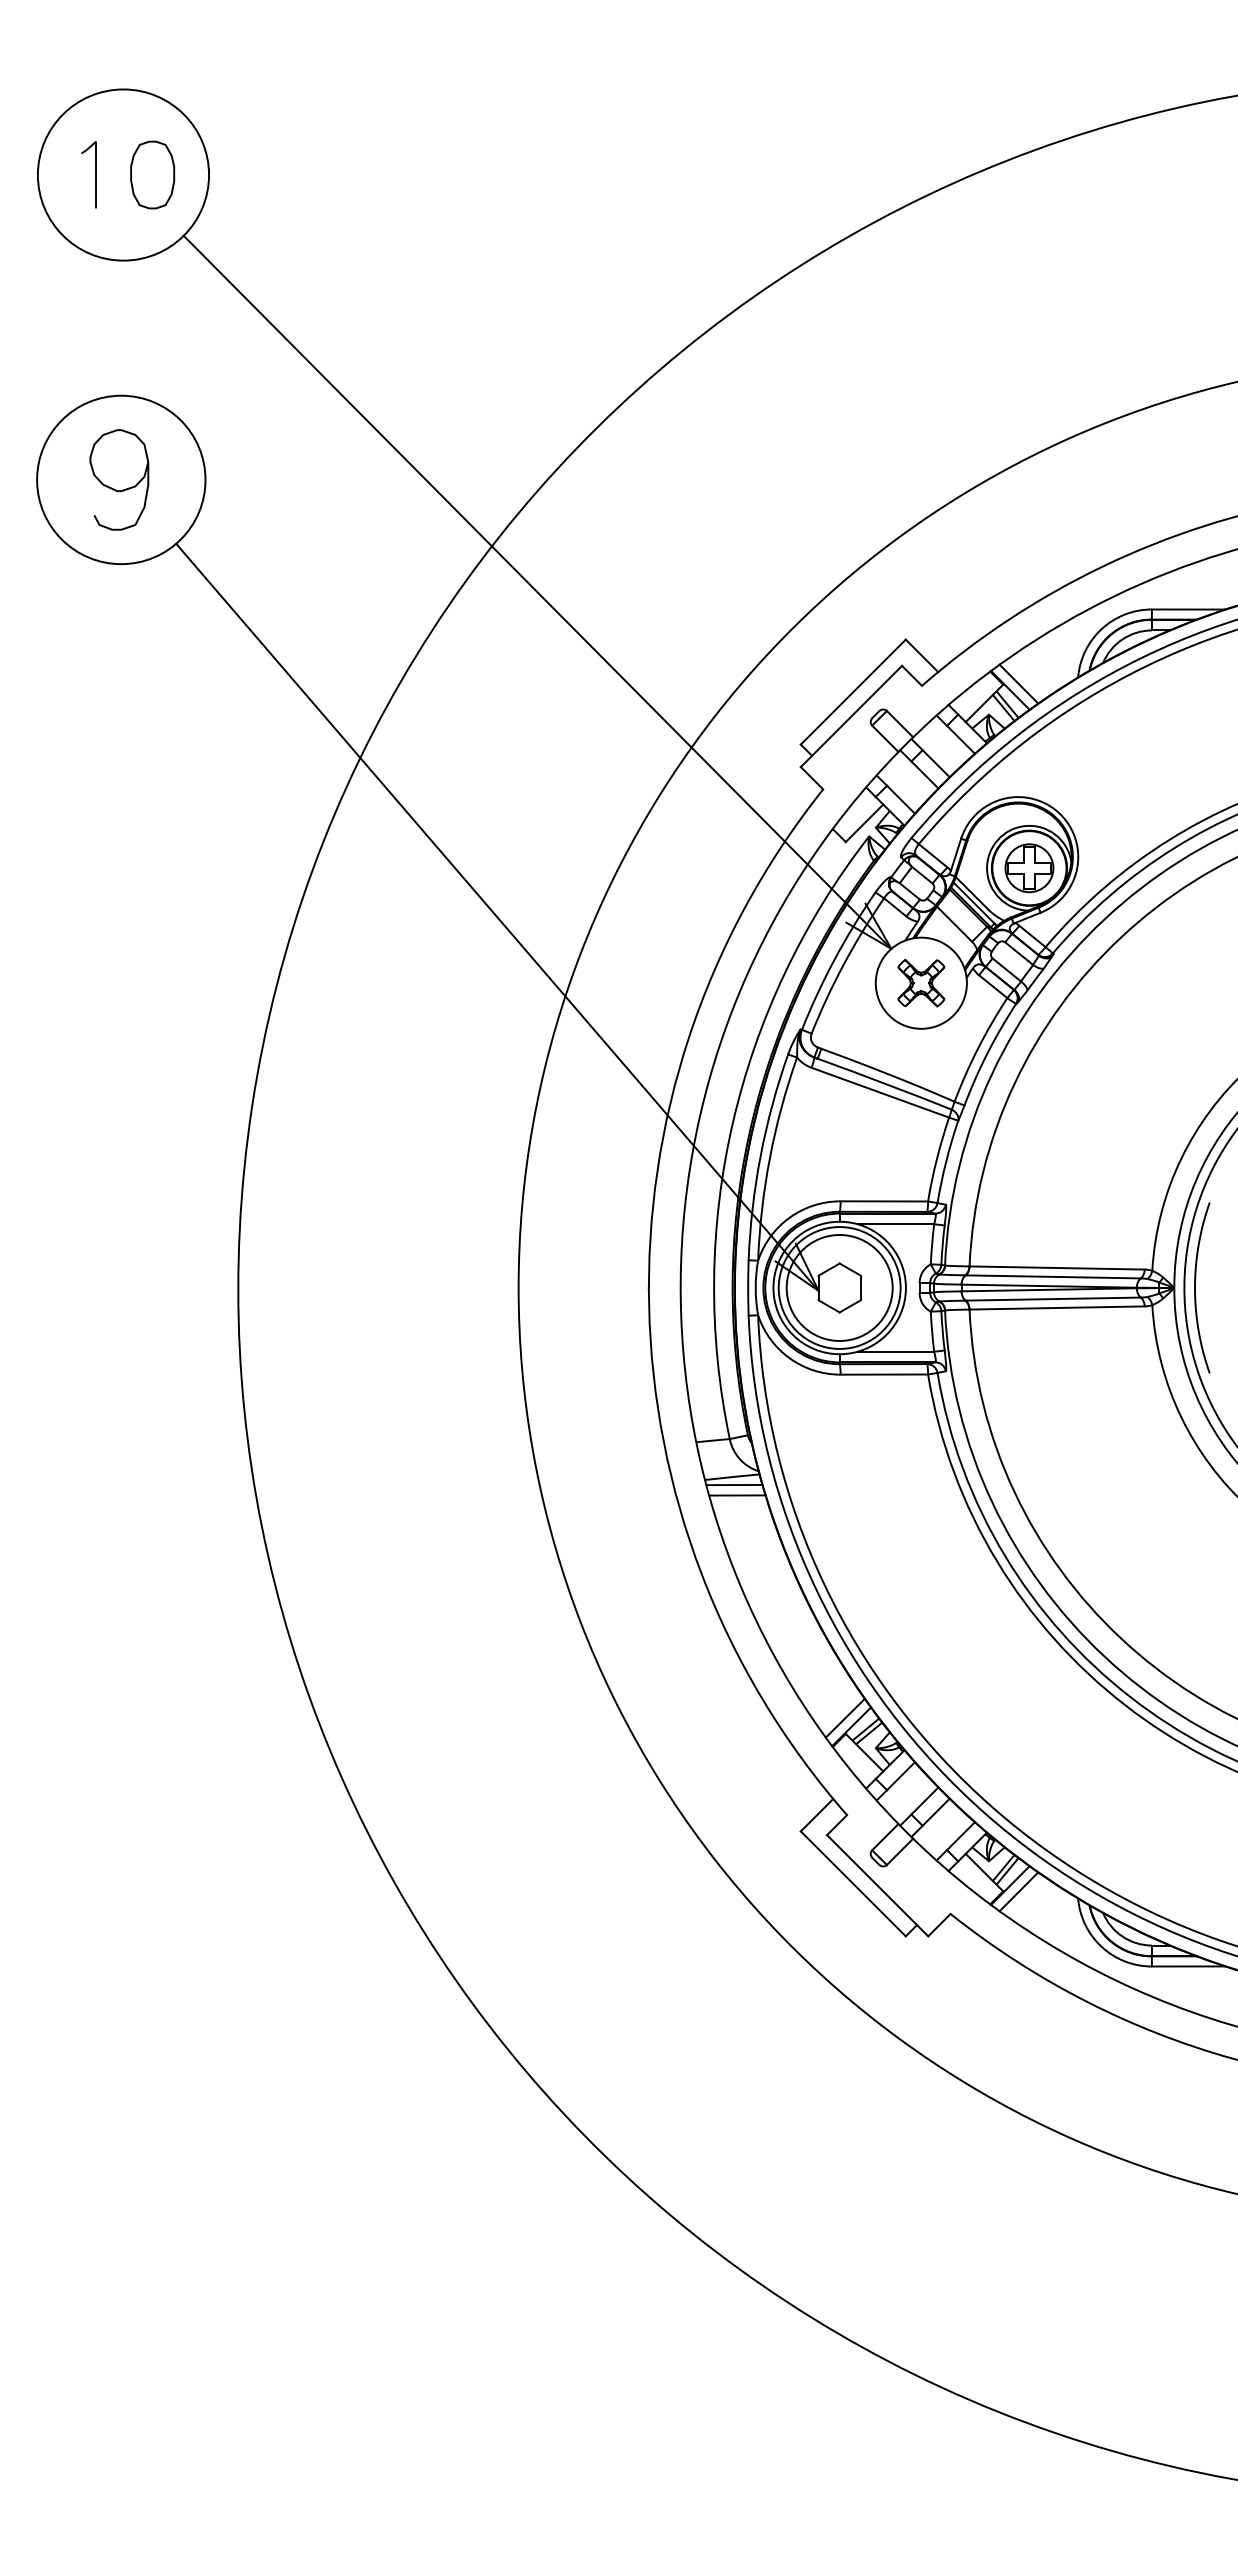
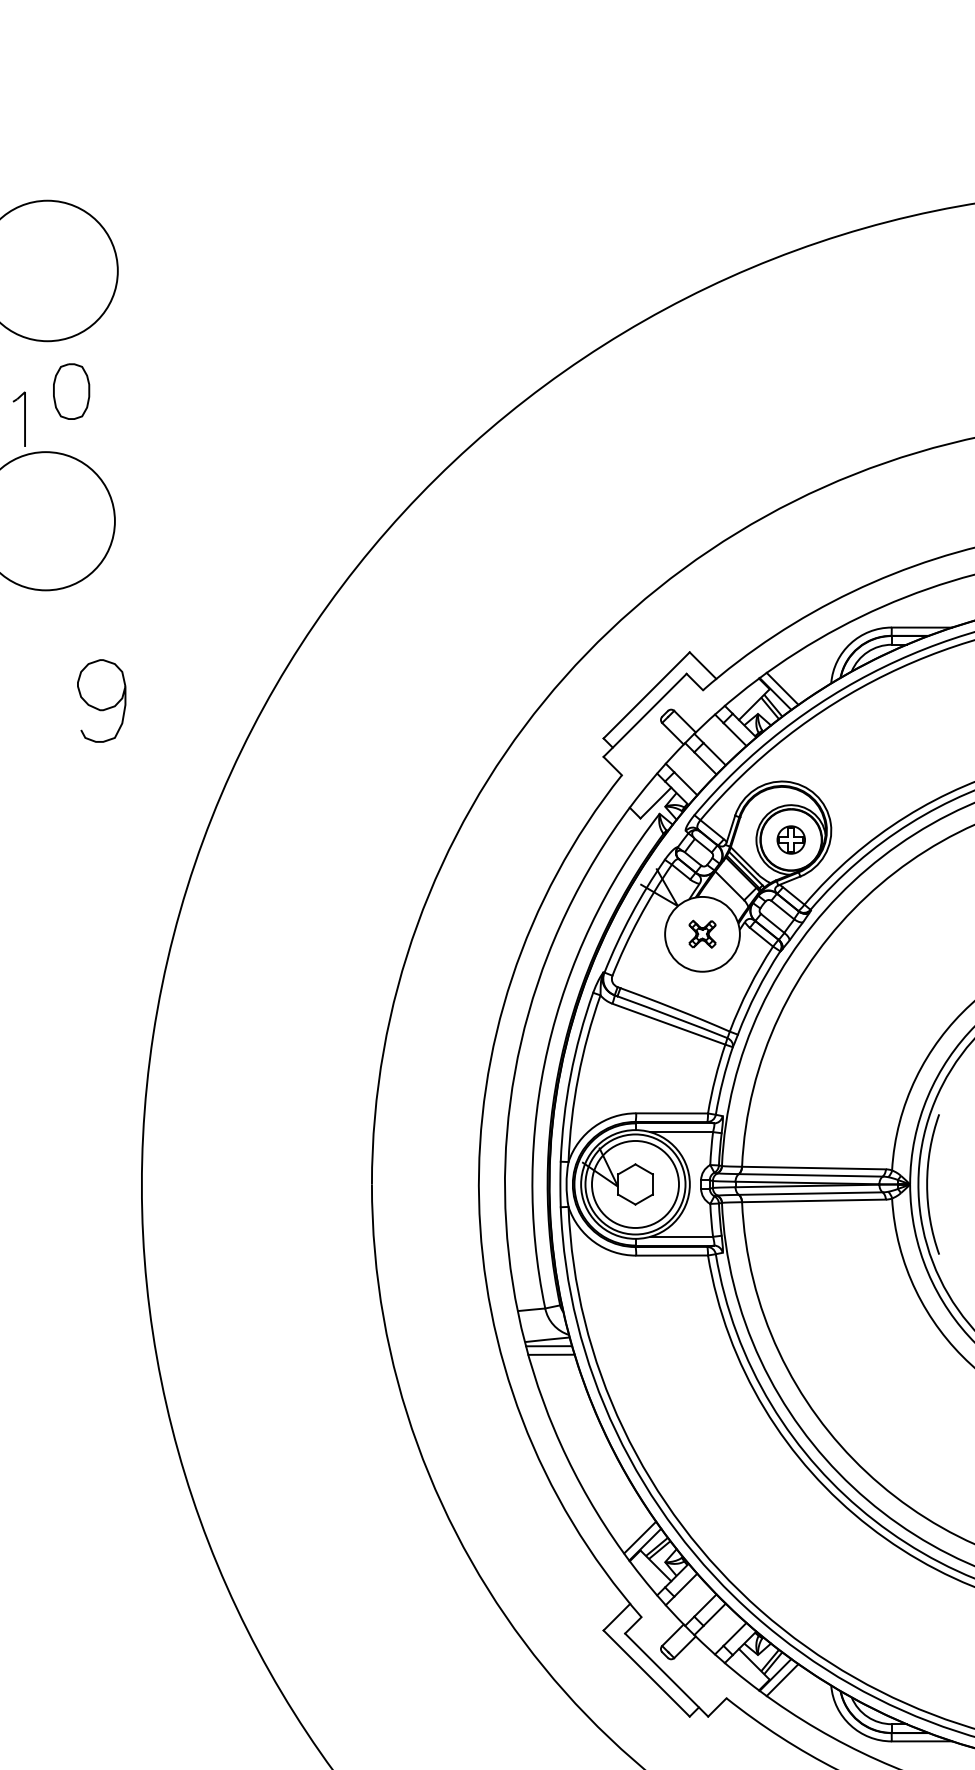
part: (95, 174) -> (24, 419), moved
part: (152, 174) -> (71, 391), moved
curve: (114, 488) -> (97, 708), moved
line: (537, 591) -> (387, 612), removed
part: (1029, 868) -> (791, 840), size x0.7
line: (497, 916) -> (354, 879), removed
part: (921, 982) -> (702, 933), size x0.7

